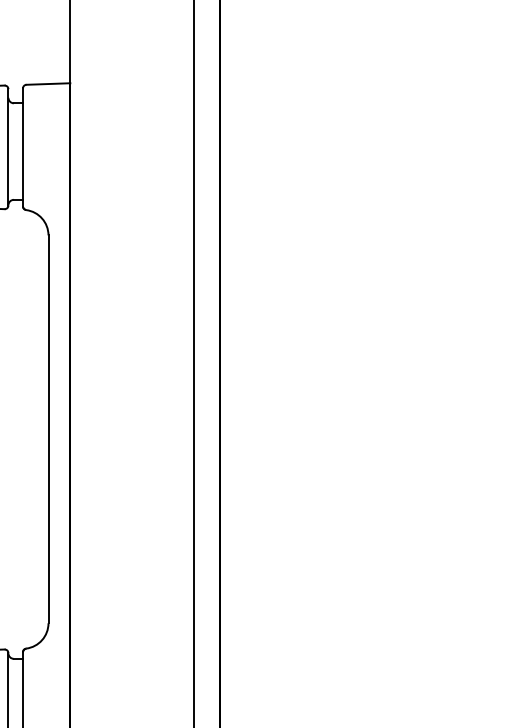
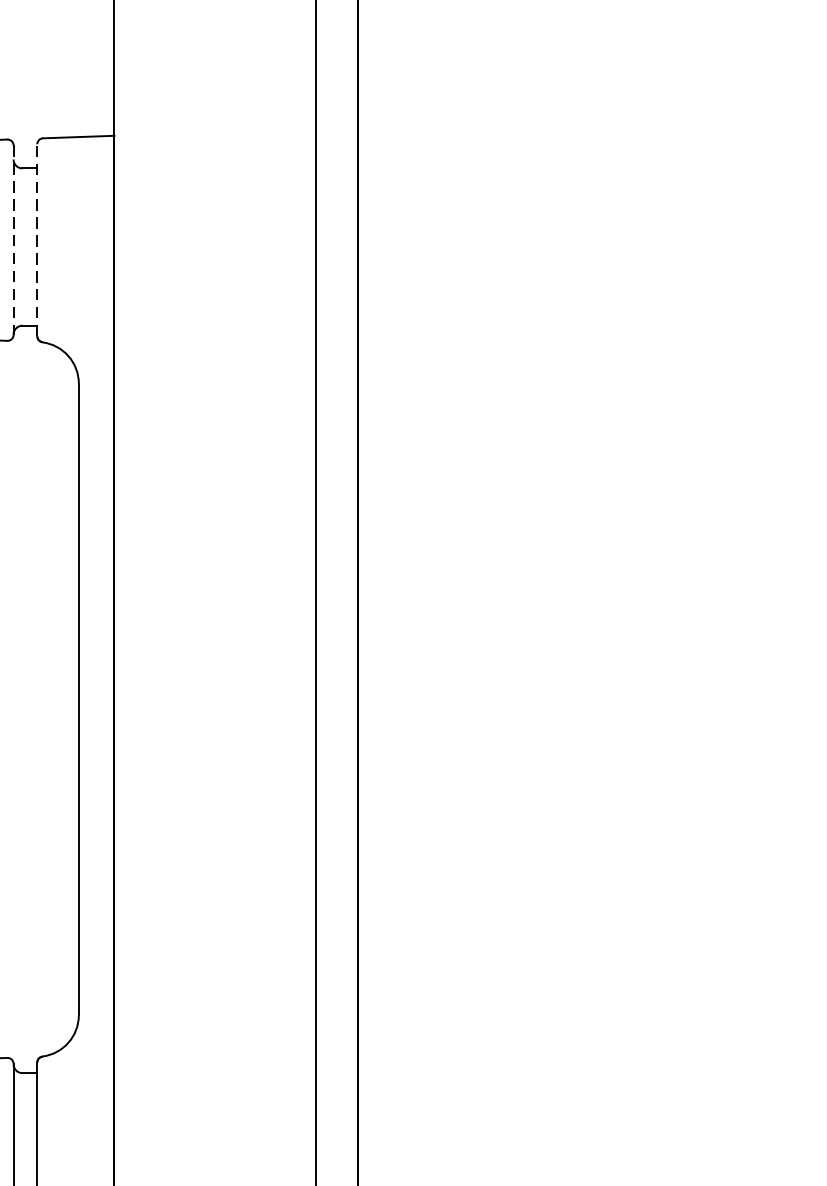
line: (8, 147) -> (13, 240), solid -> dashed
line: (23, 147) -> (38, 240), solid -> dashed

